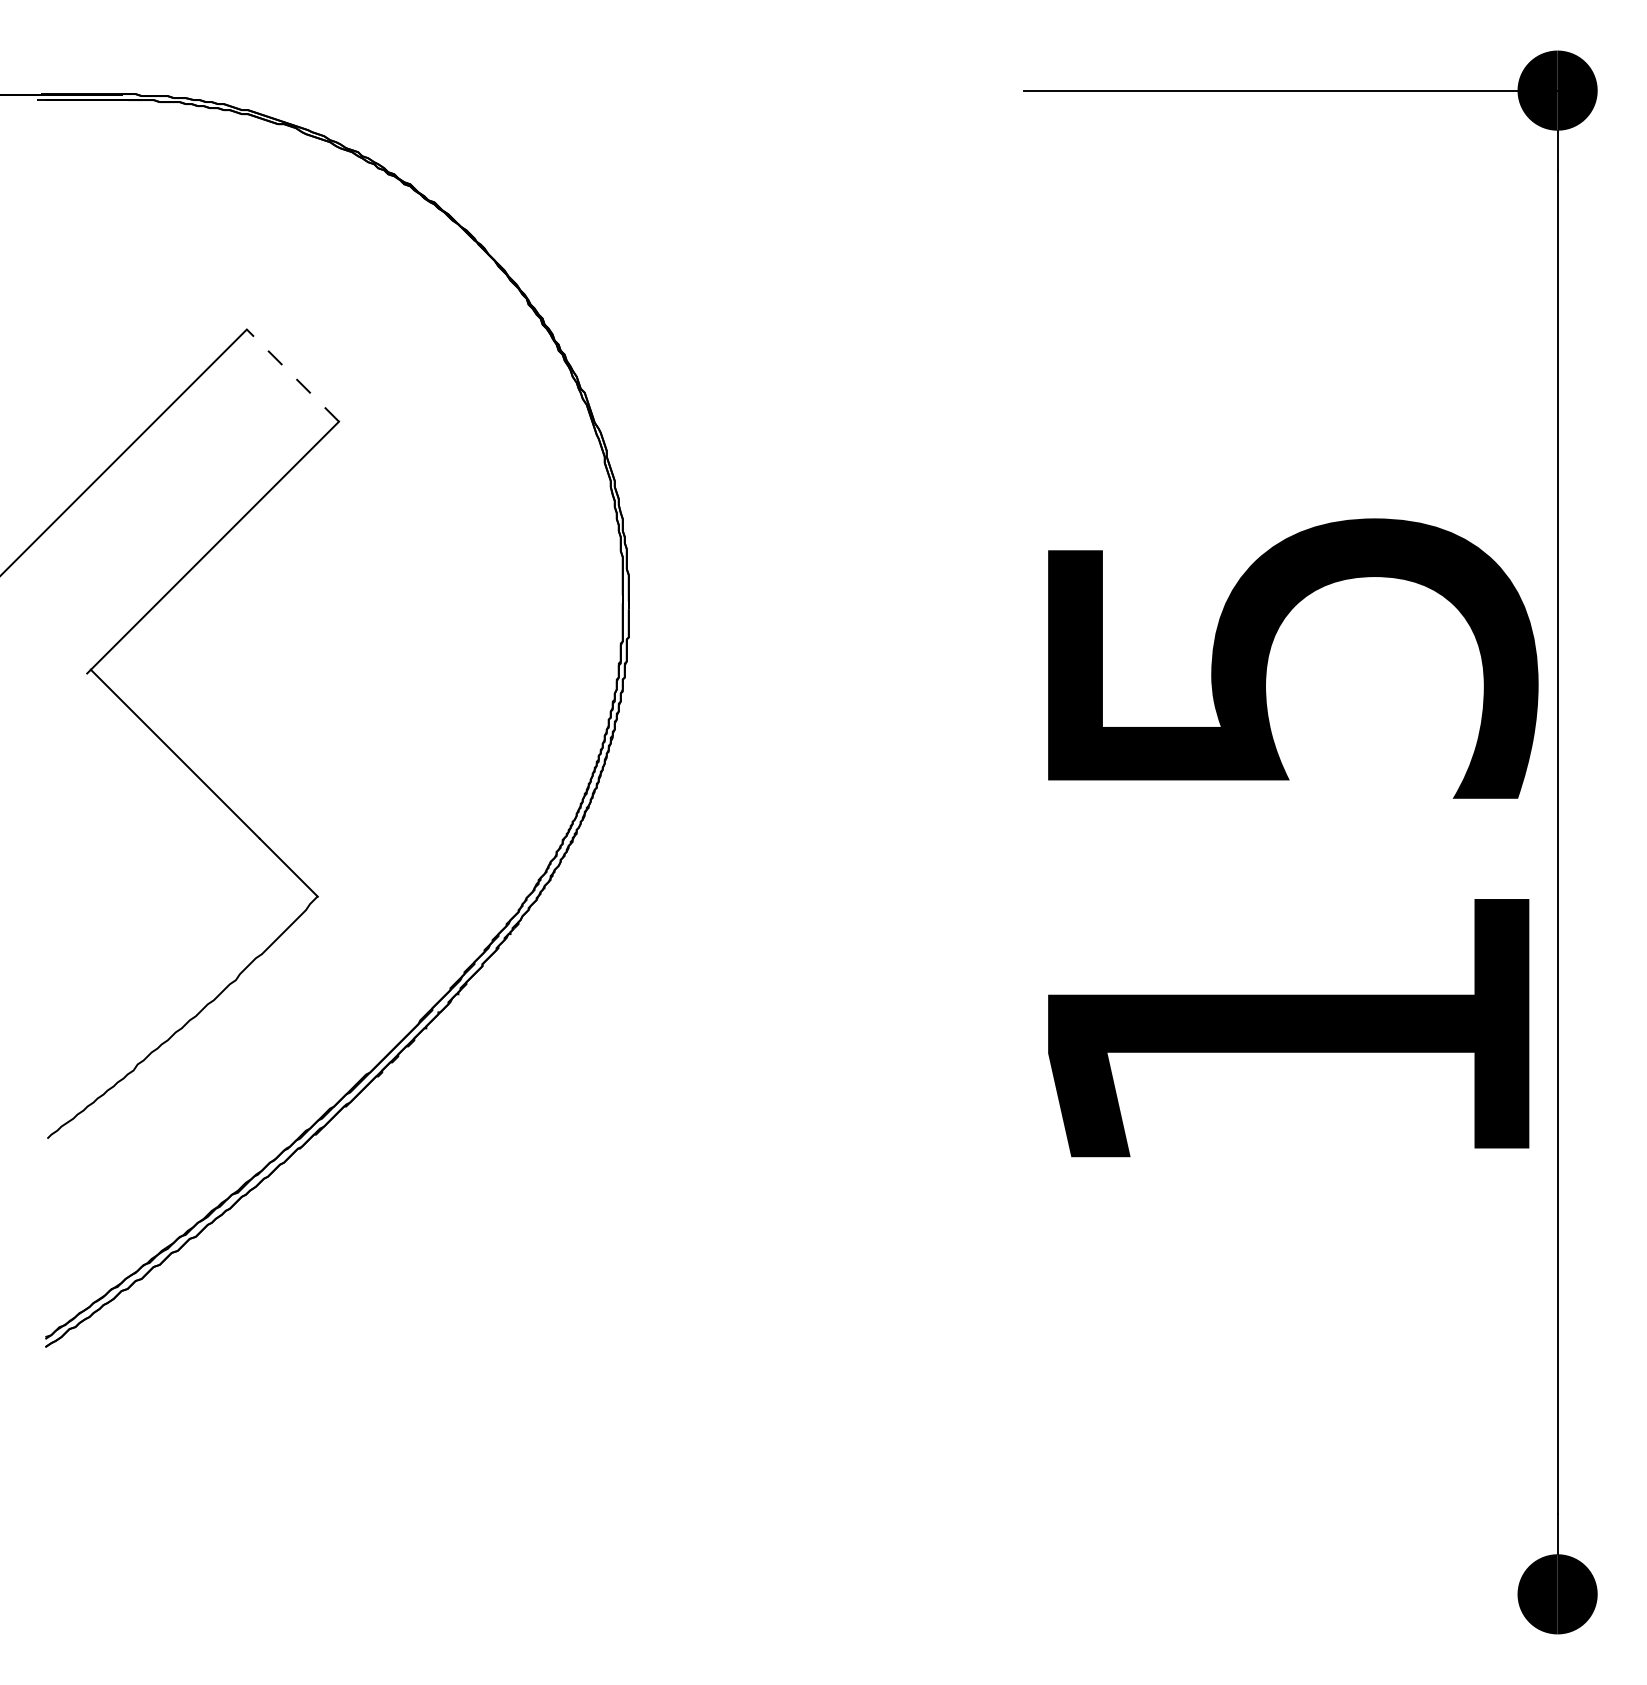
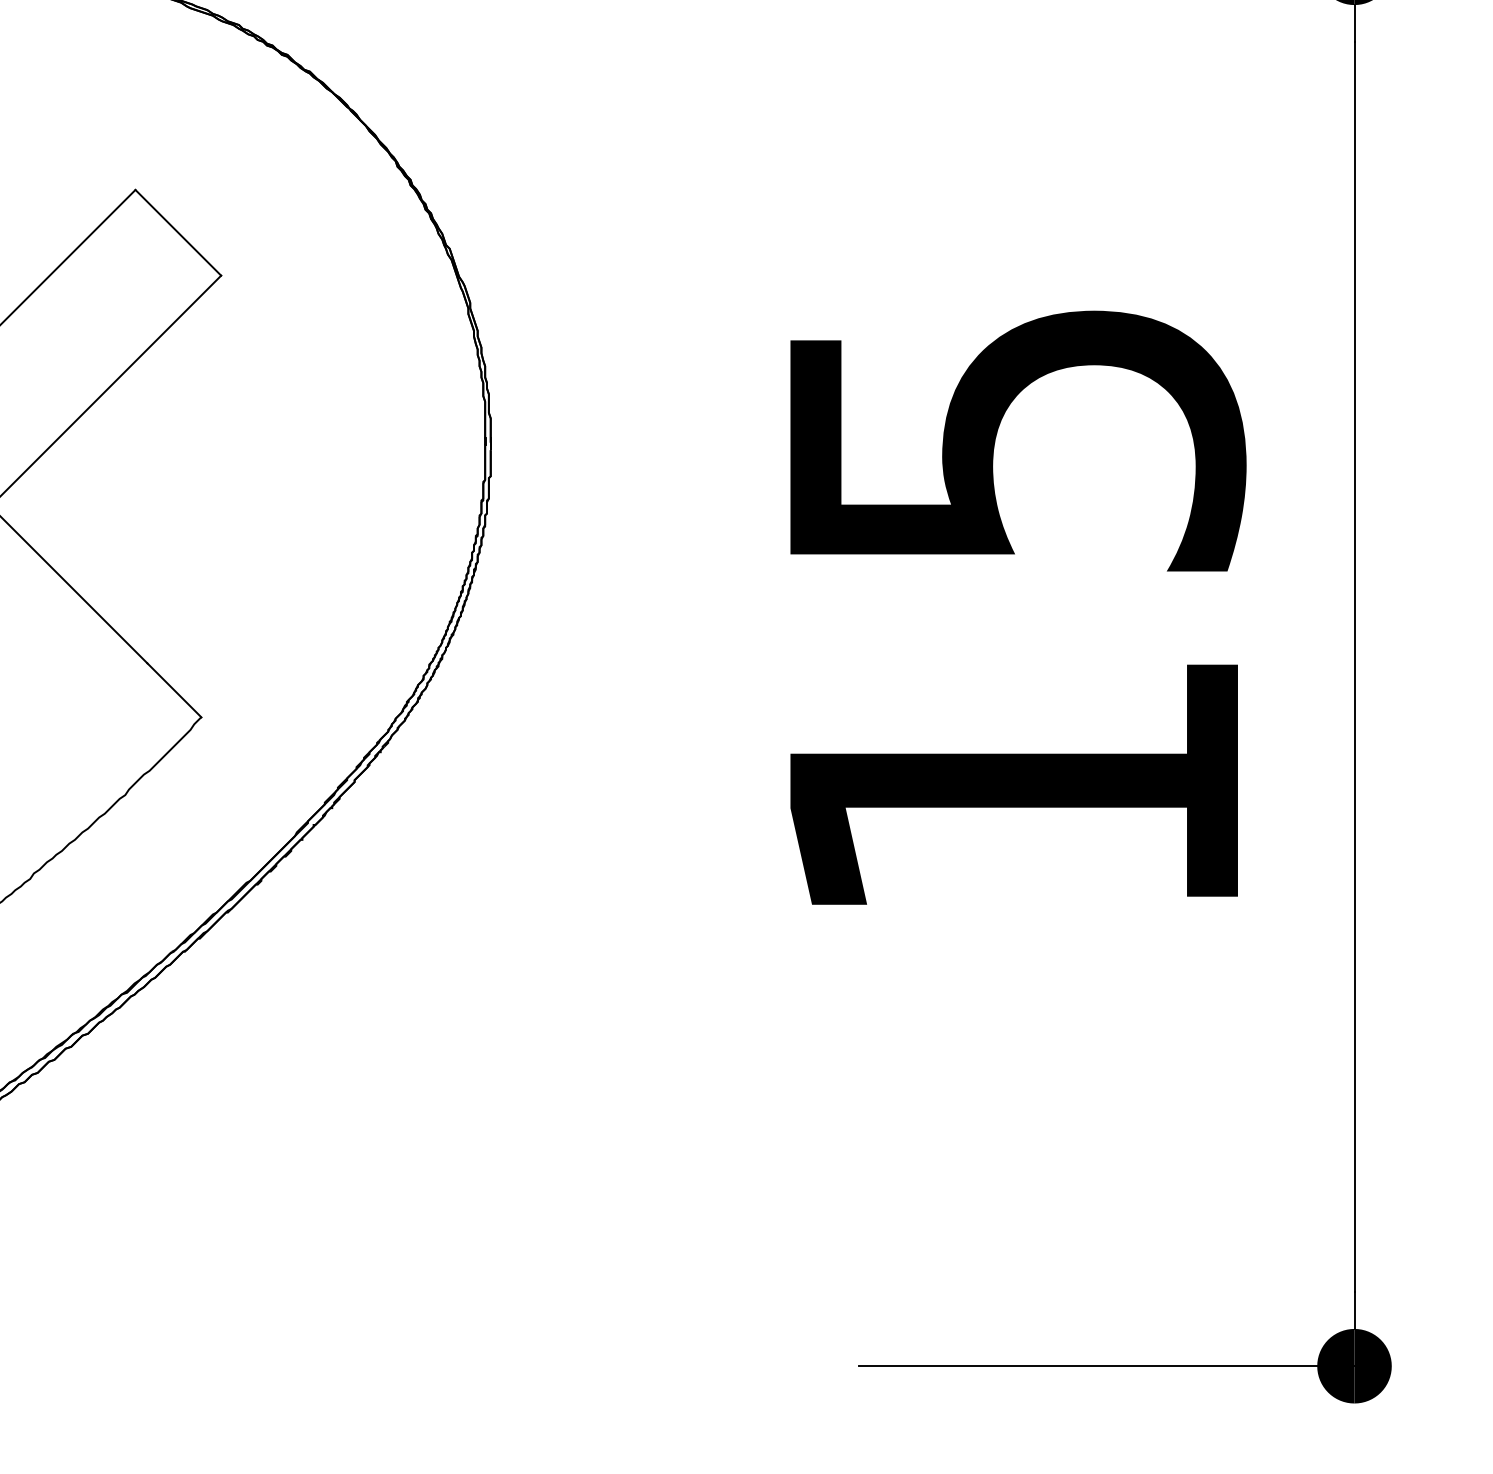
line: (292, 375) -> (177, 232), dashed -> solid
text: (1293, 837) -> (1018, 607), moved
line: (1290, 1594) -> (1106, 1366), added

